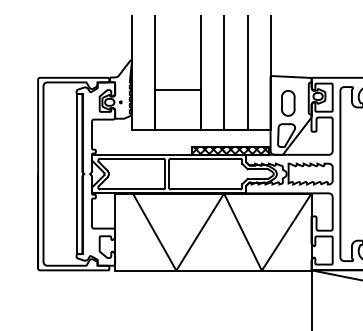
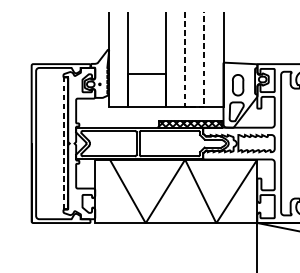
line: (235, 130) -> (194, 107), solid -> dashed
line: (76, 173) -> (63, 143), solid -> dashed

